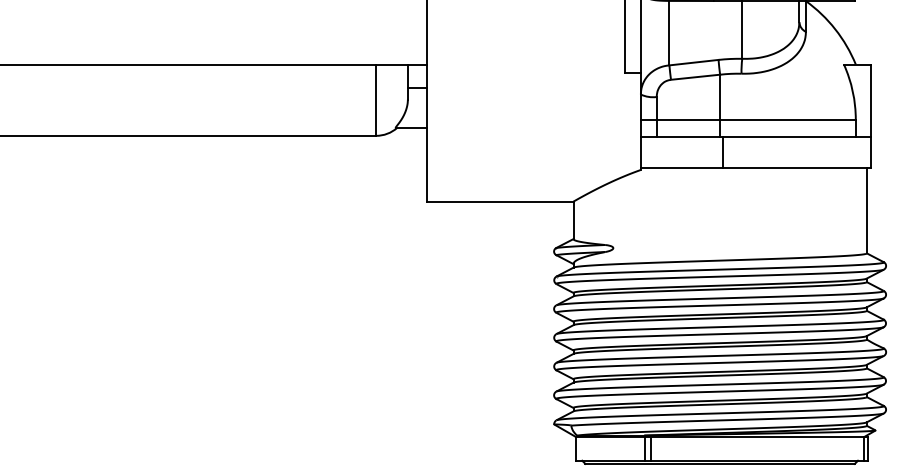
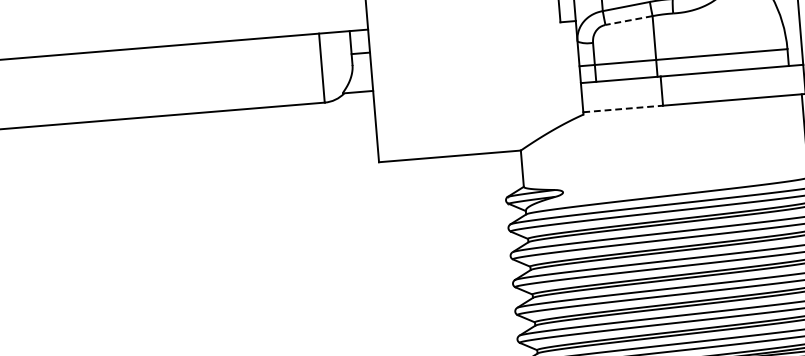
line: (695, 77) -> (628, 20), solid -> dashed
line: (682, 167) -> (623, 108), solid -> dashed

